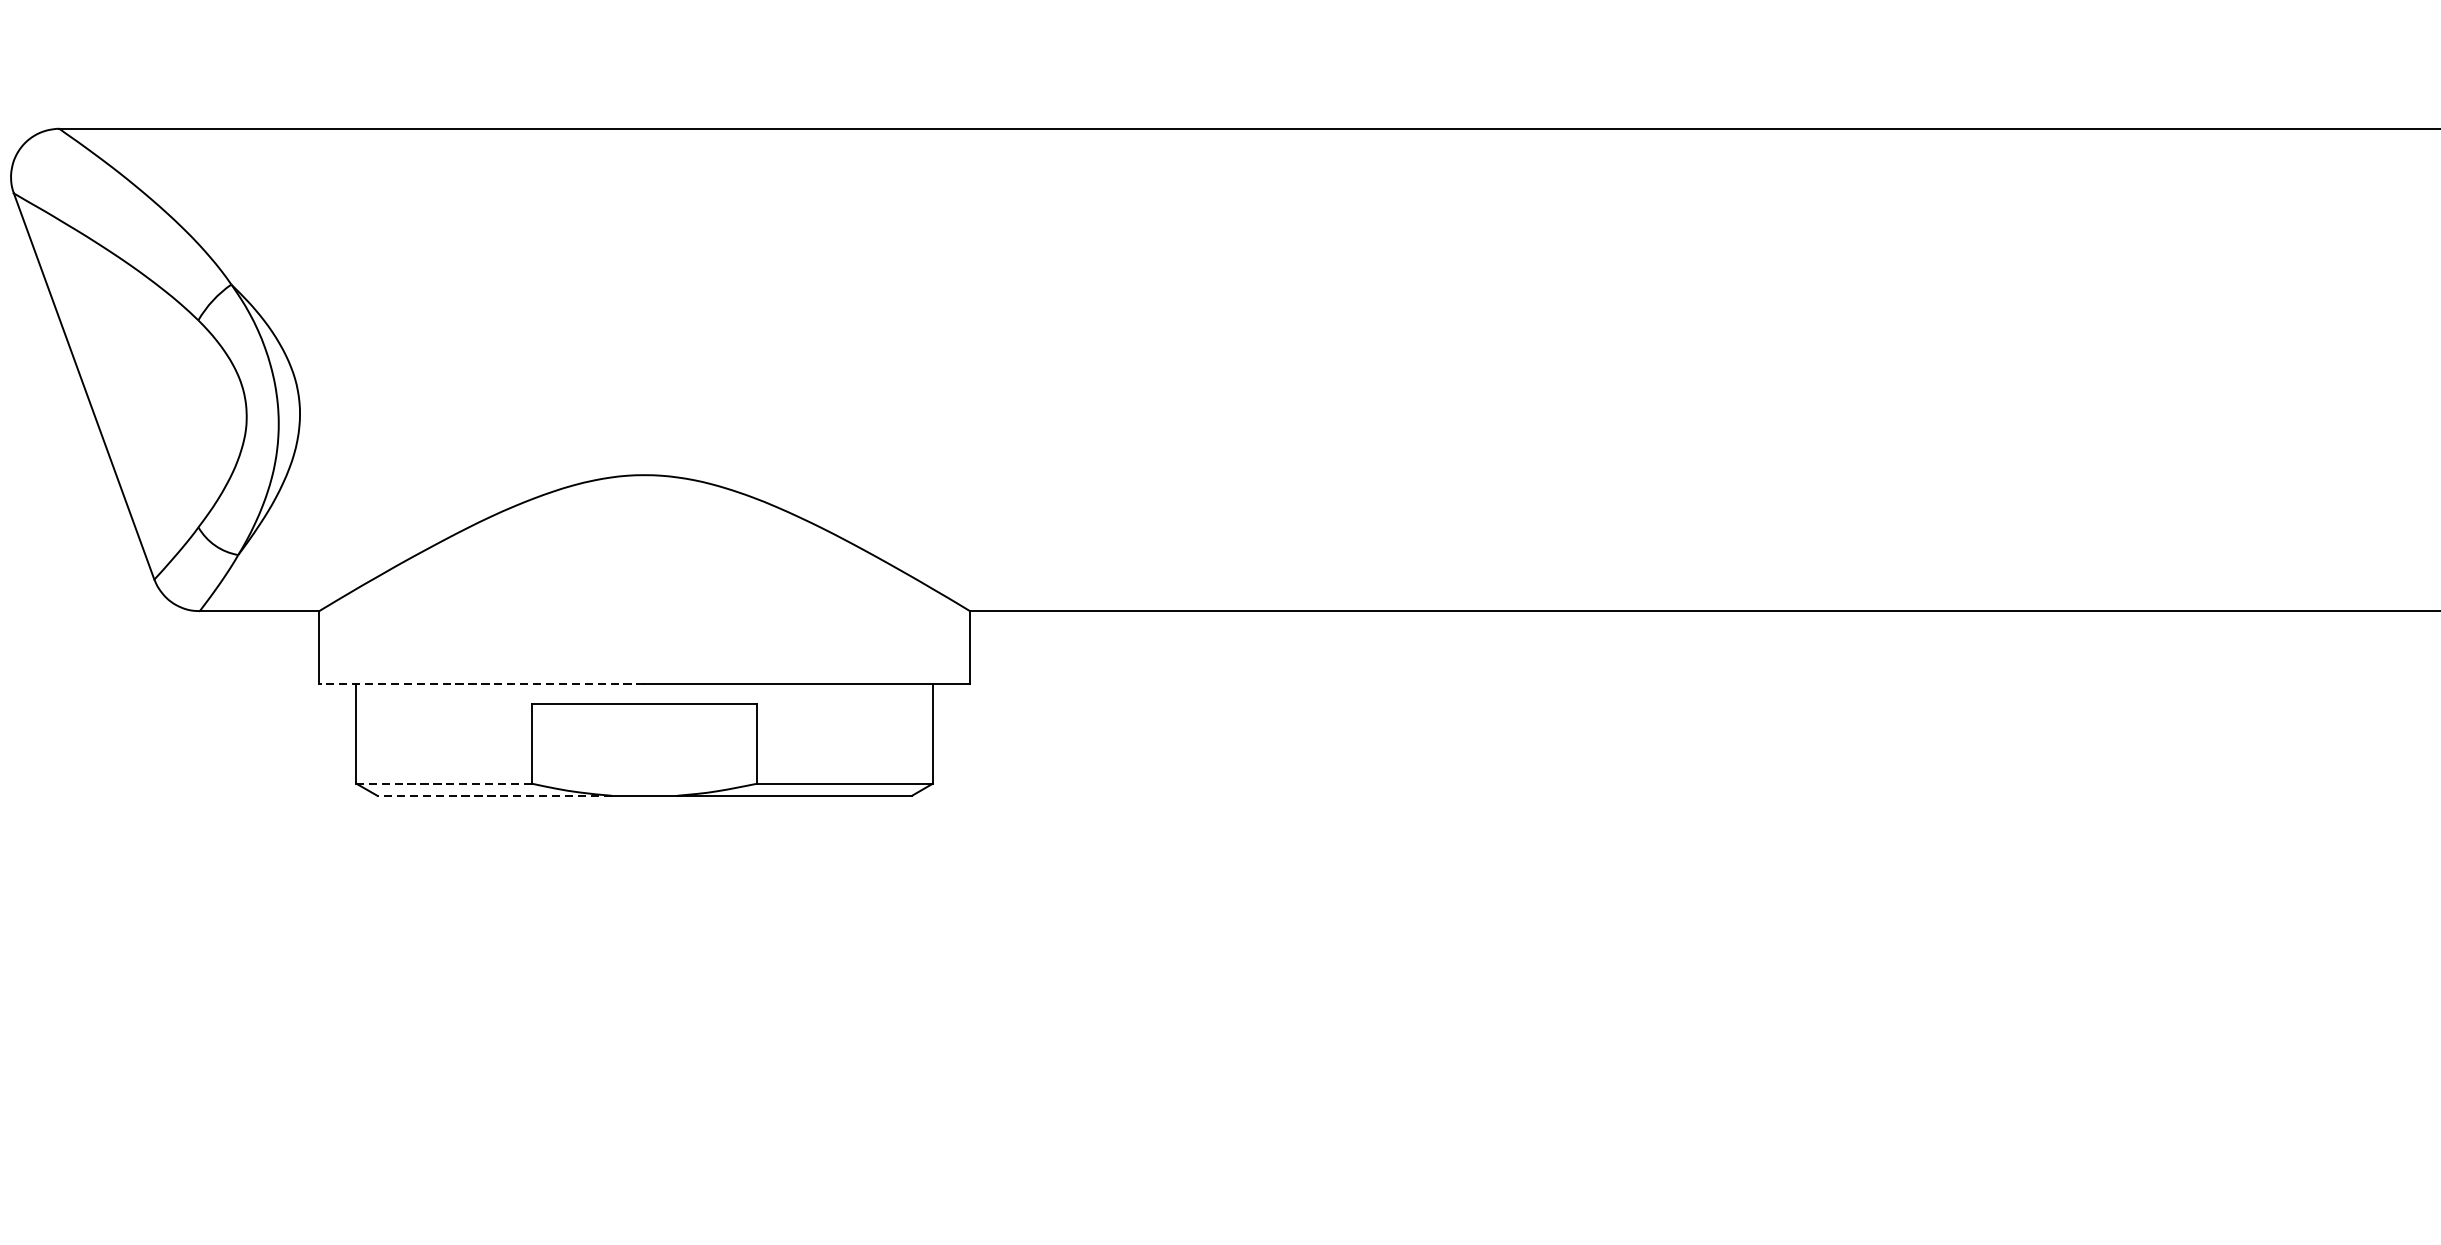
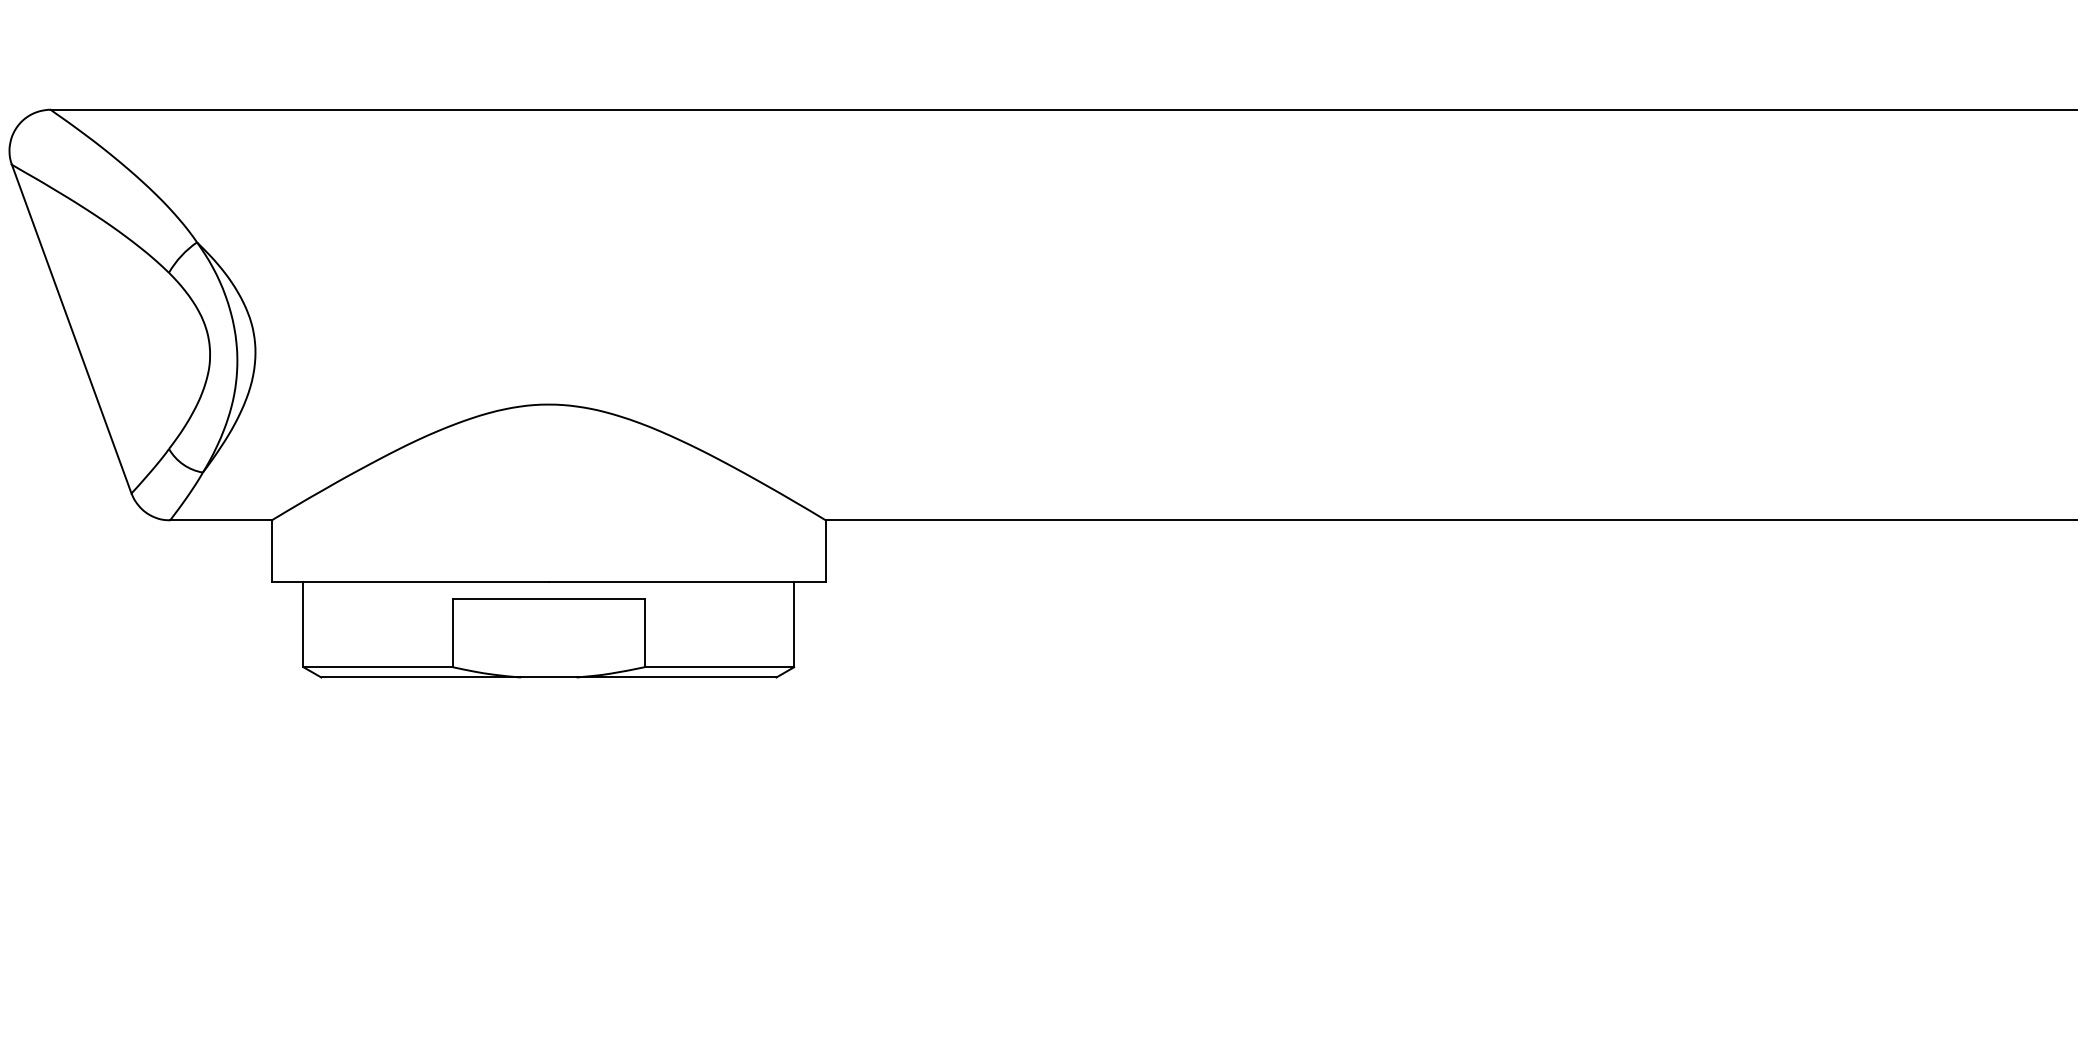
line: (482, 684) -> (410, 582), dashed -> solid
line: (444, 784) -> (378, 667), dashed -> solid
line: (495, 795) -> (421, 677), dashed -> solid

